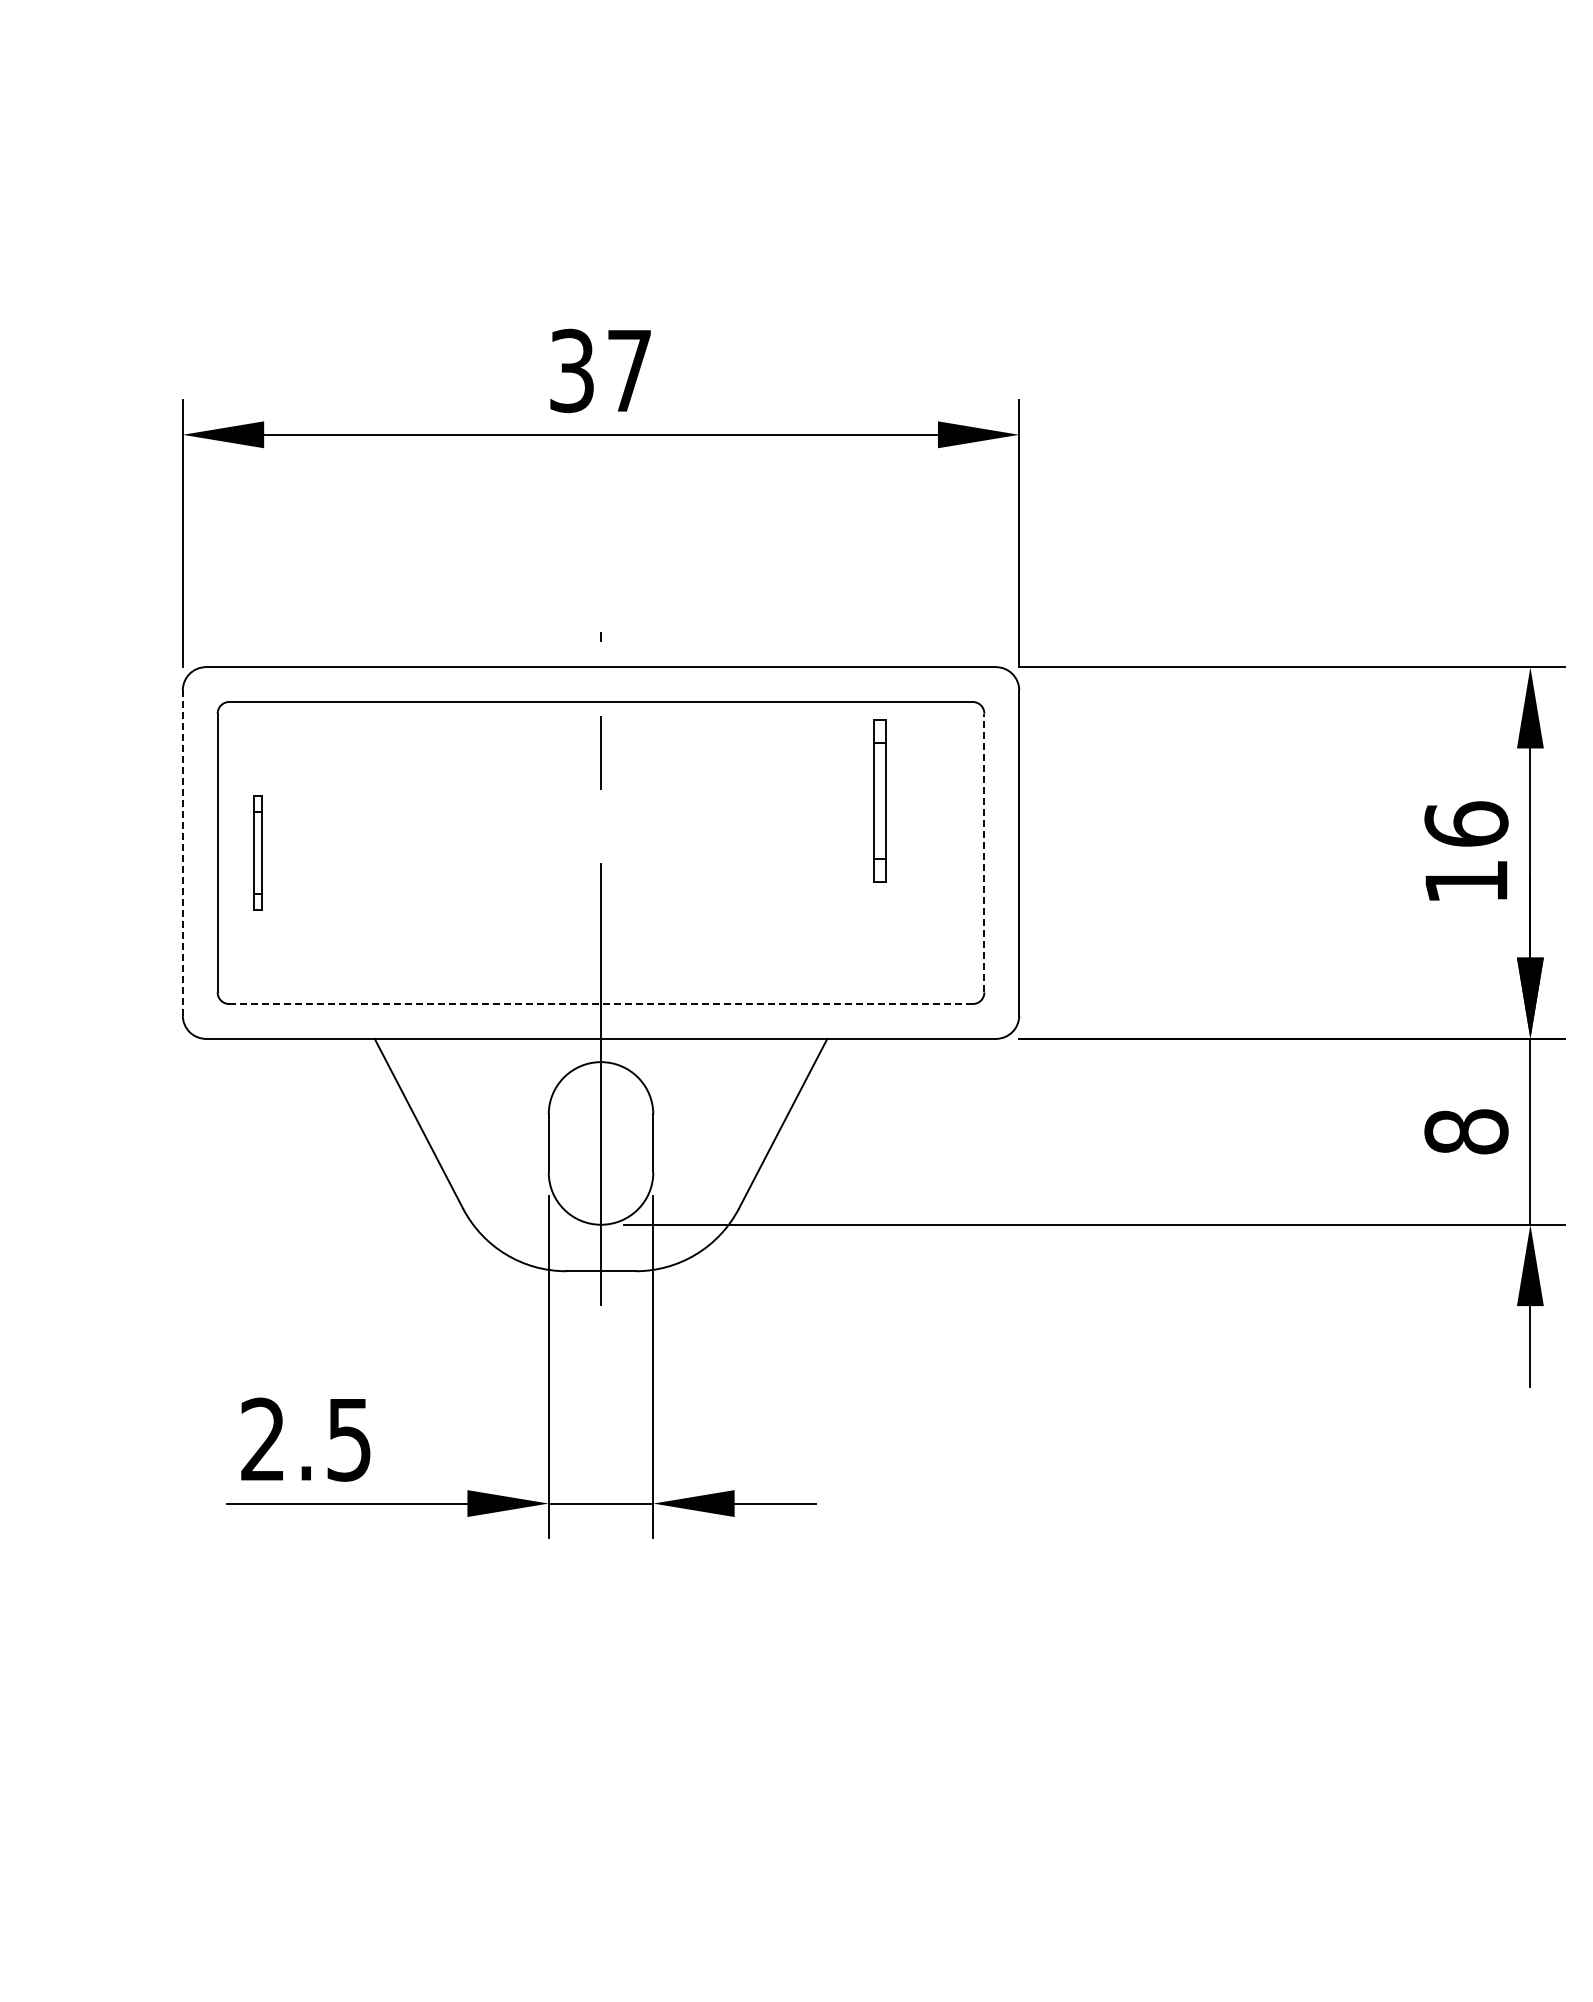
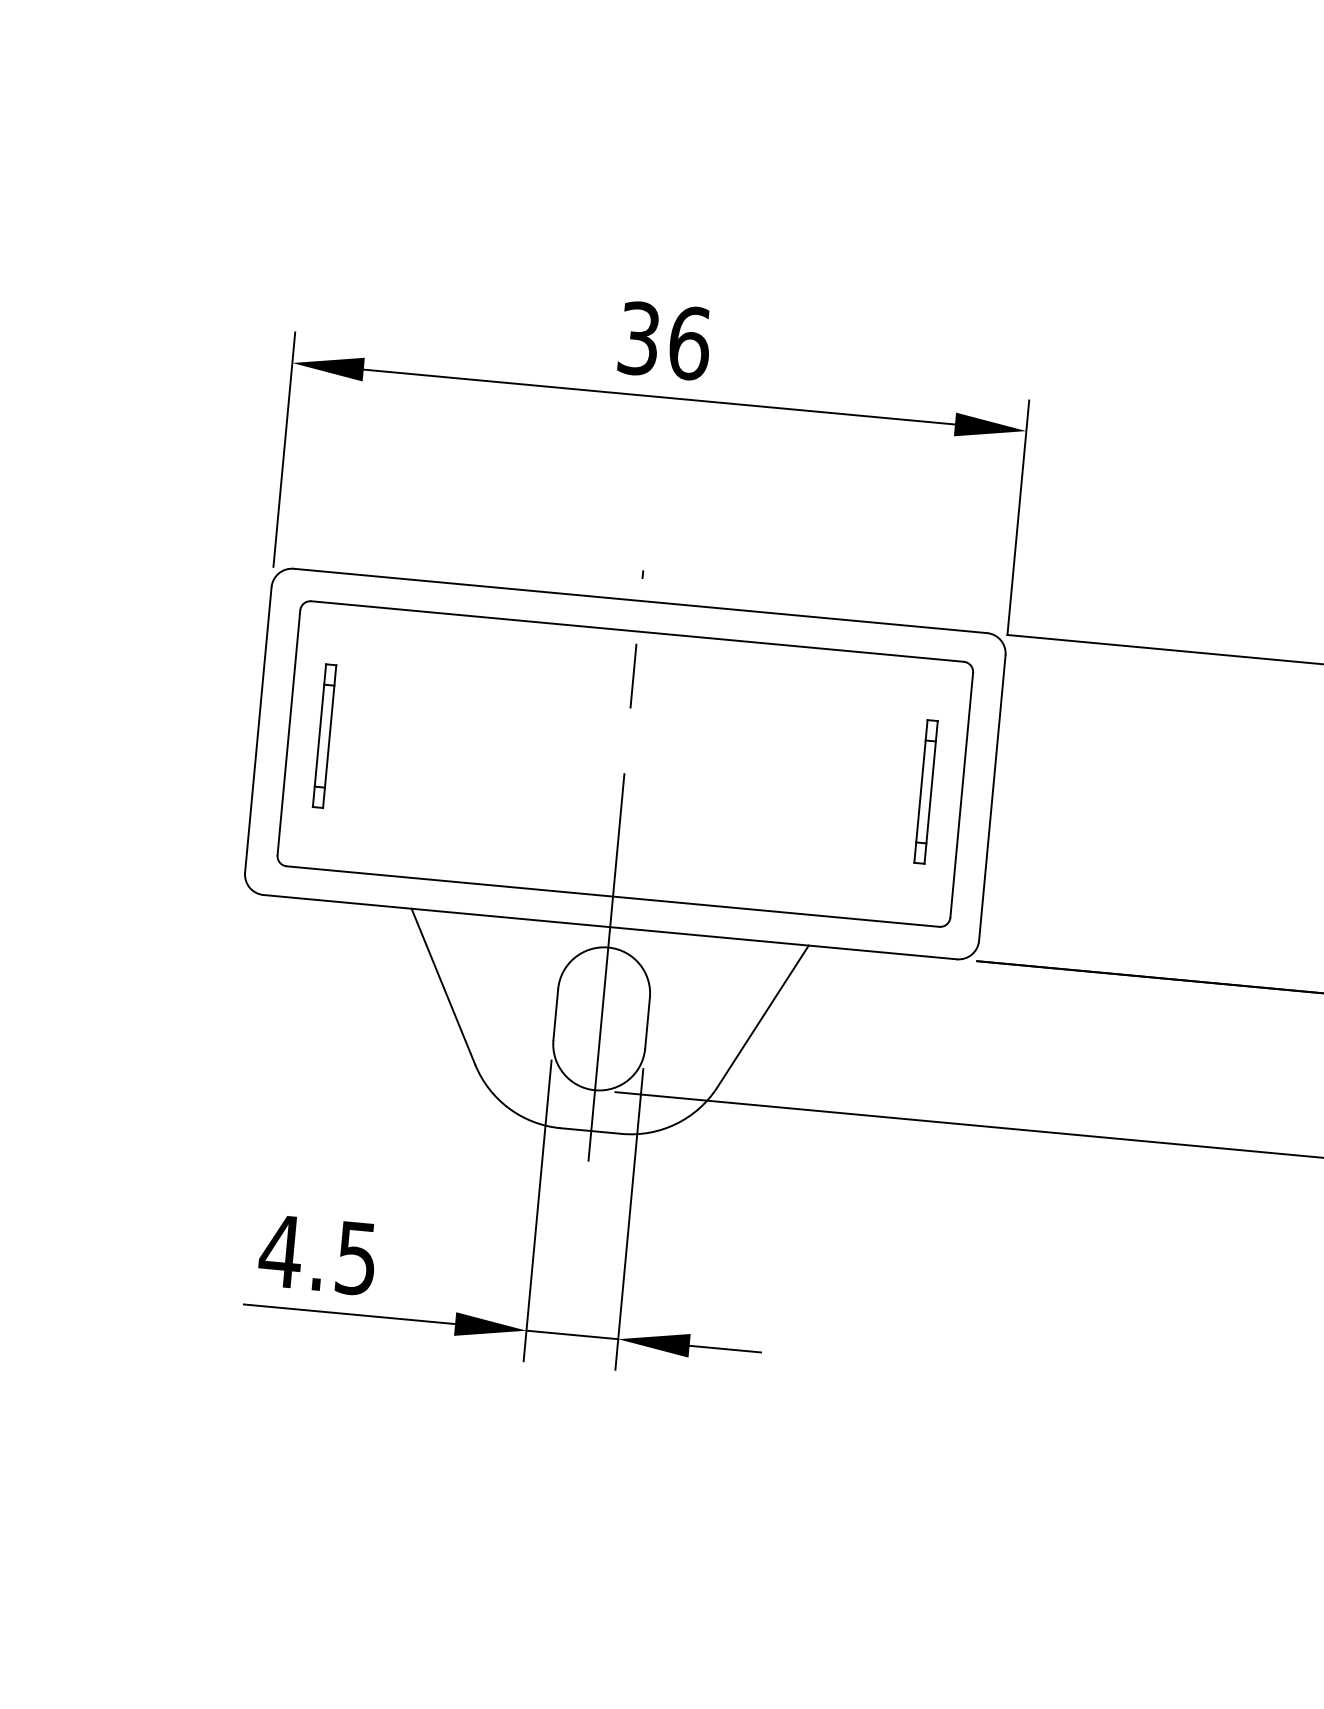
text: (629, 370) -> (689, 342), 37 -> 36
part: (879, 800) -> (925, 791), moved
part: (258, 852) -> (324, 735), size x1.43
line: (984, 852) -> (961, 794), dashed -> solid
line: (182, 853) -> (258, 730), dashed -> solid
line: (601, 1004) -> (613, 897), dashed -> solid
text: (262, 1438) -> (280, 1250), 2.5 -> 4.5

